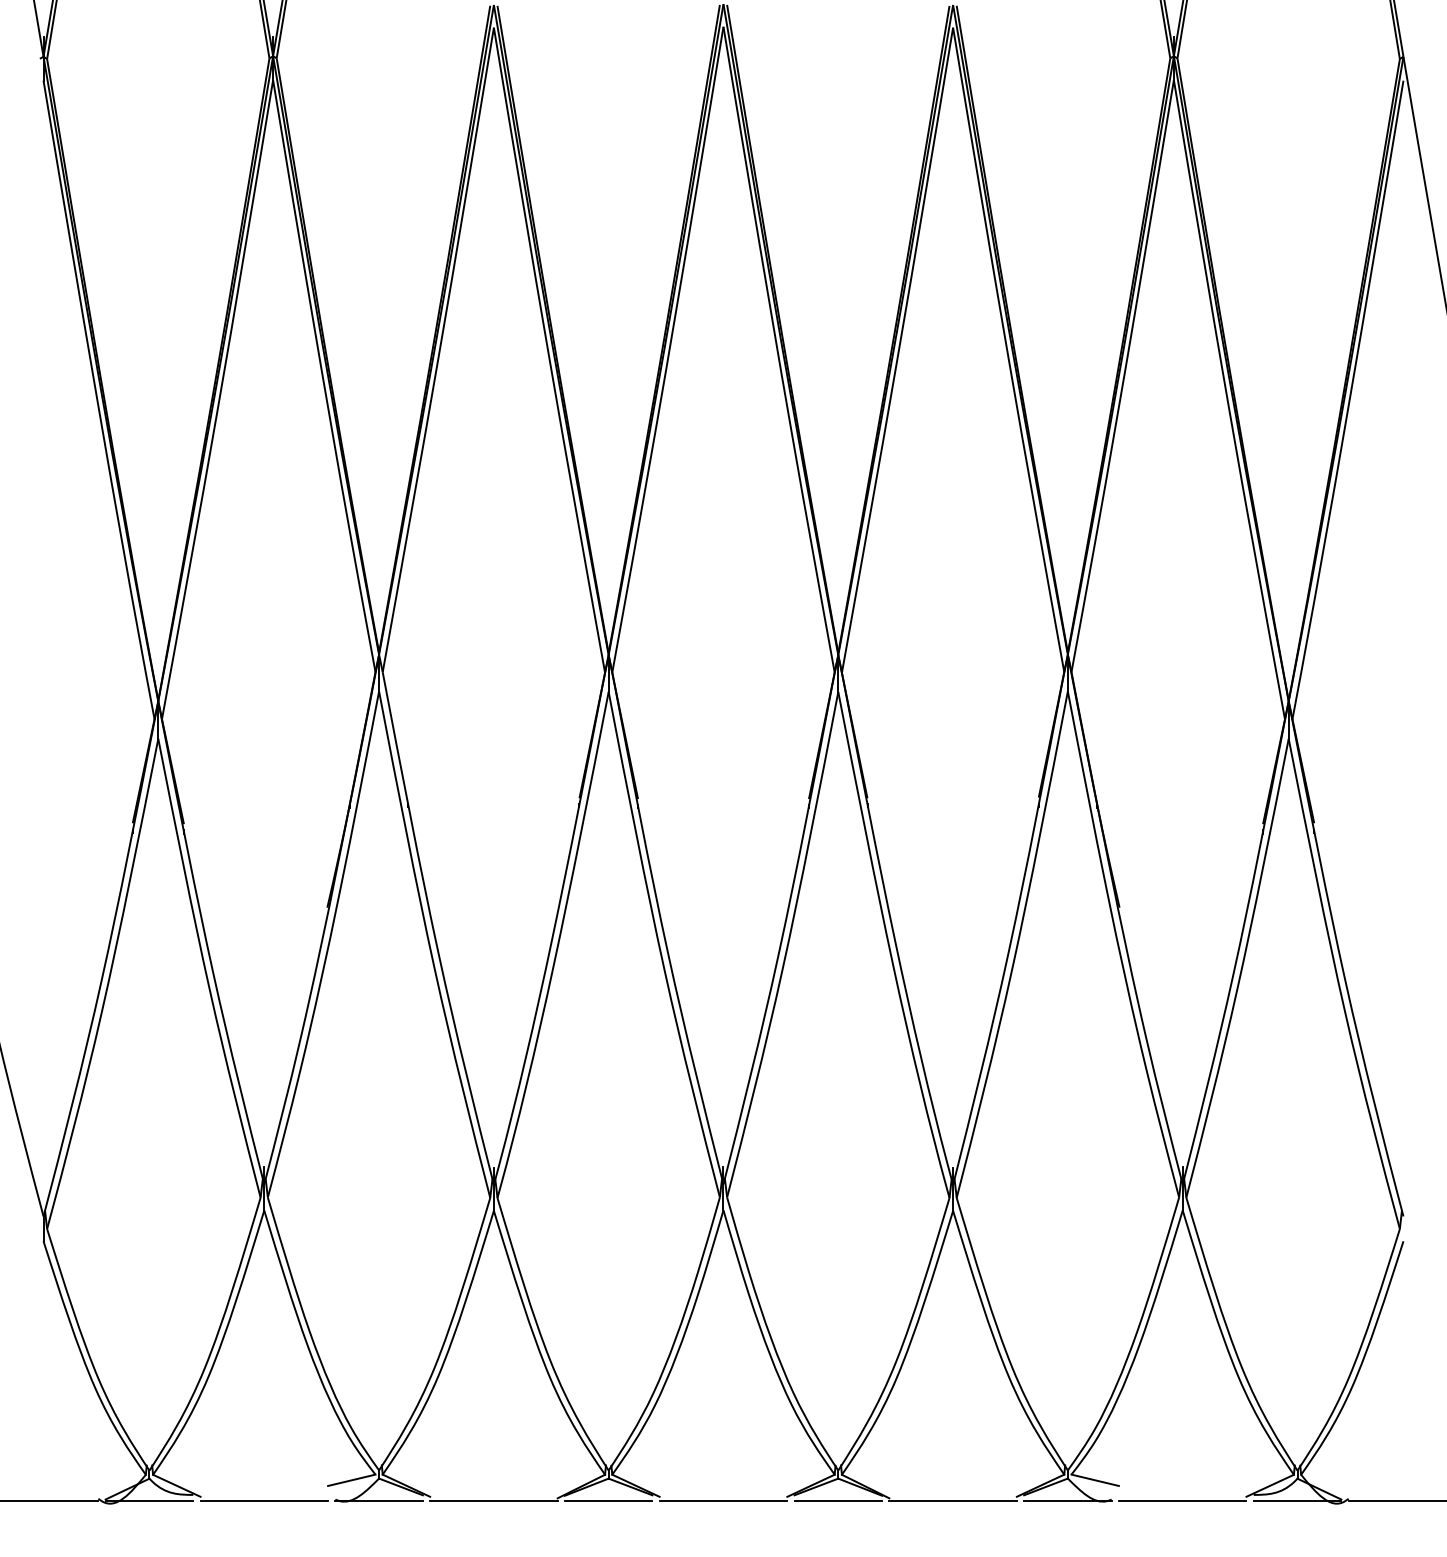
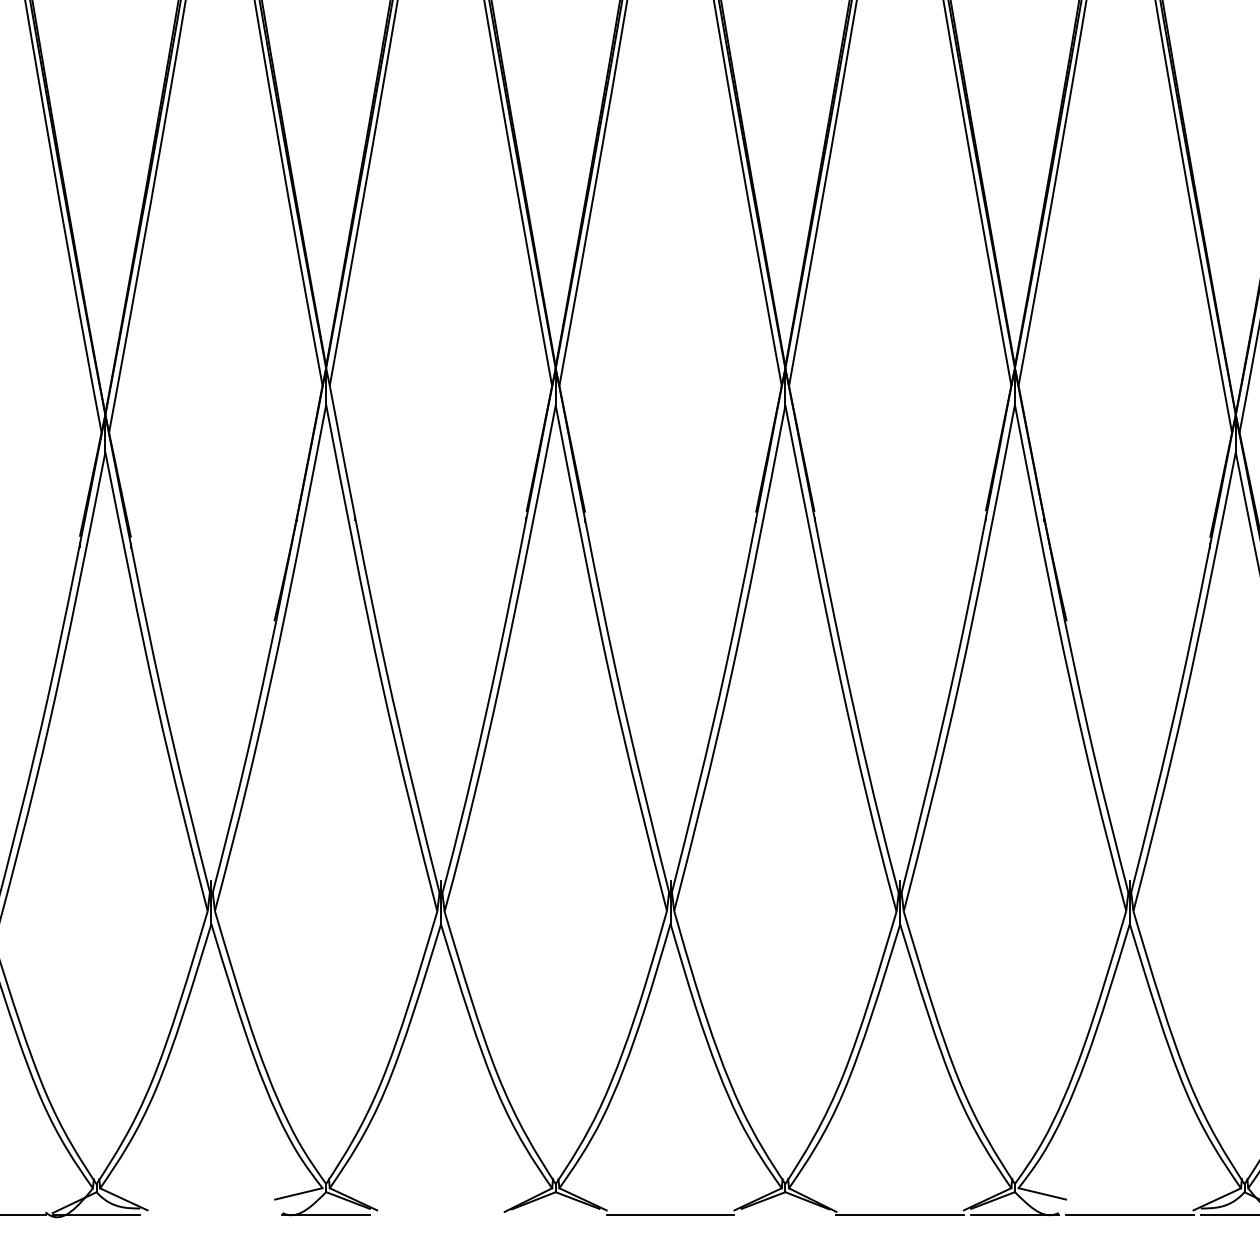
line: (264, 1501) -> (211, 1215), removed
line: (493, 1501) -> (440, 1215), removed
line: (608, 1501) -> (555, 1215), removed
line: (838, 1501) -> (785, 1215), removed

